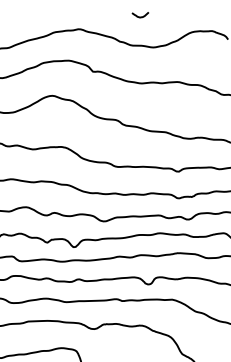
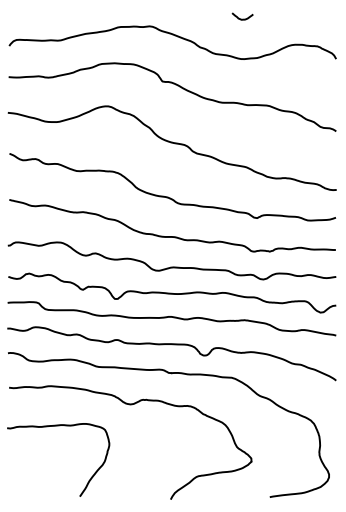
curve: (140, 16) -> (242, 18), moved

